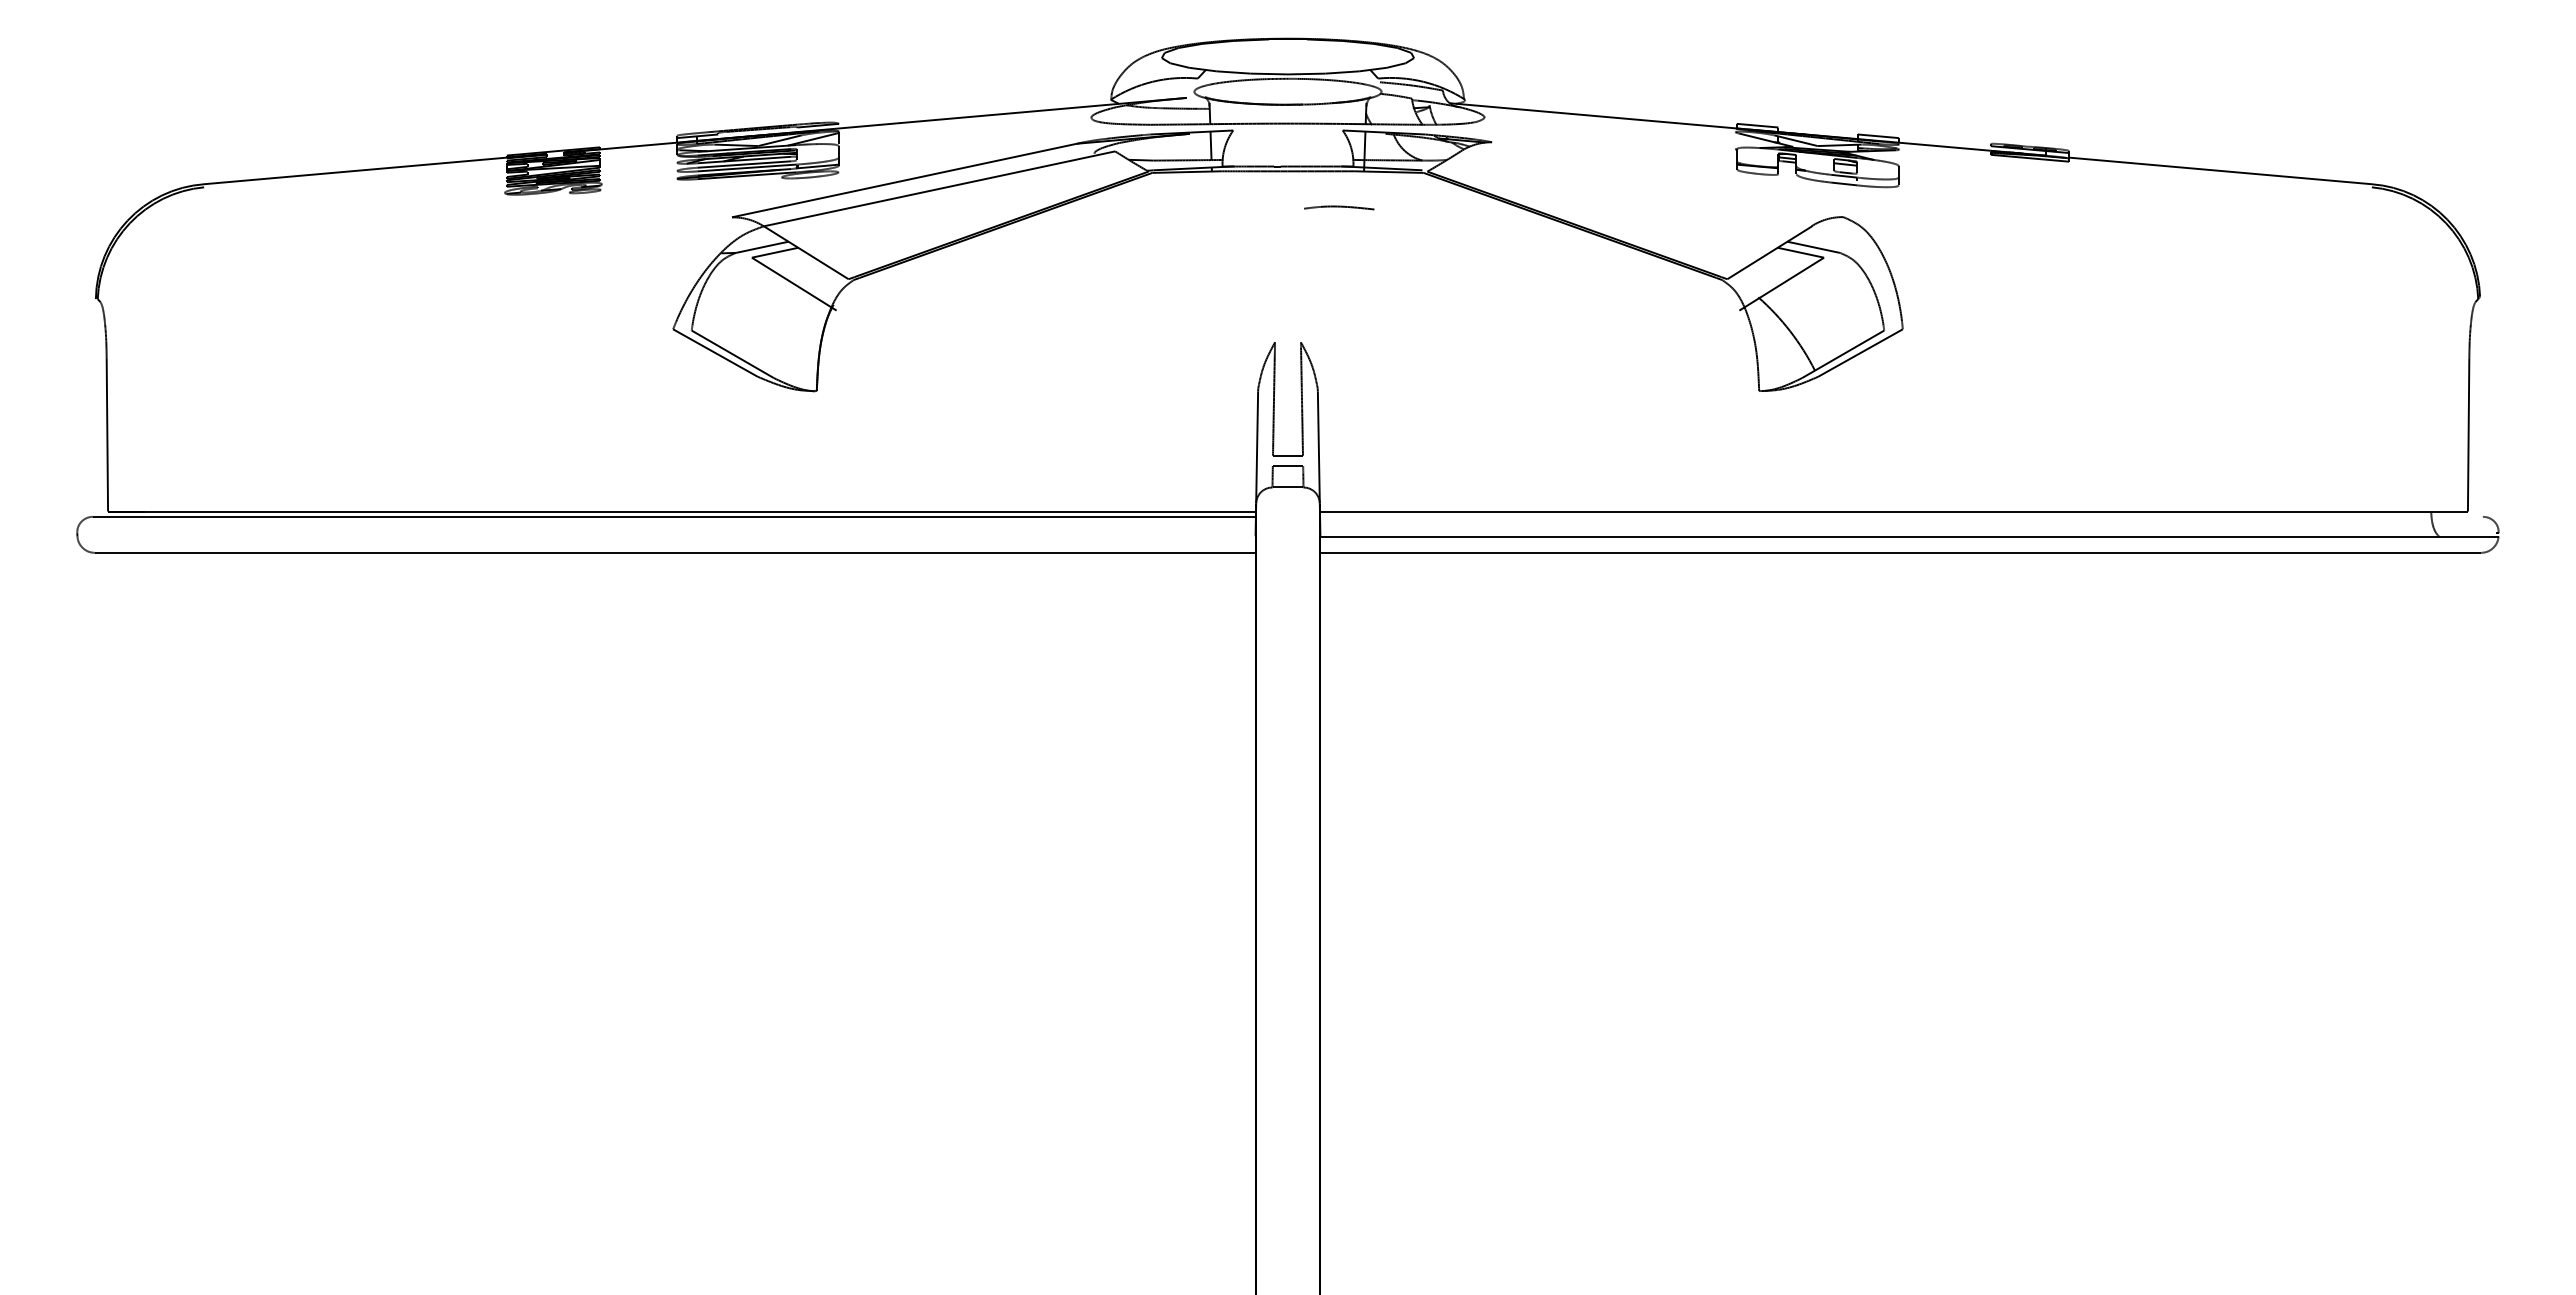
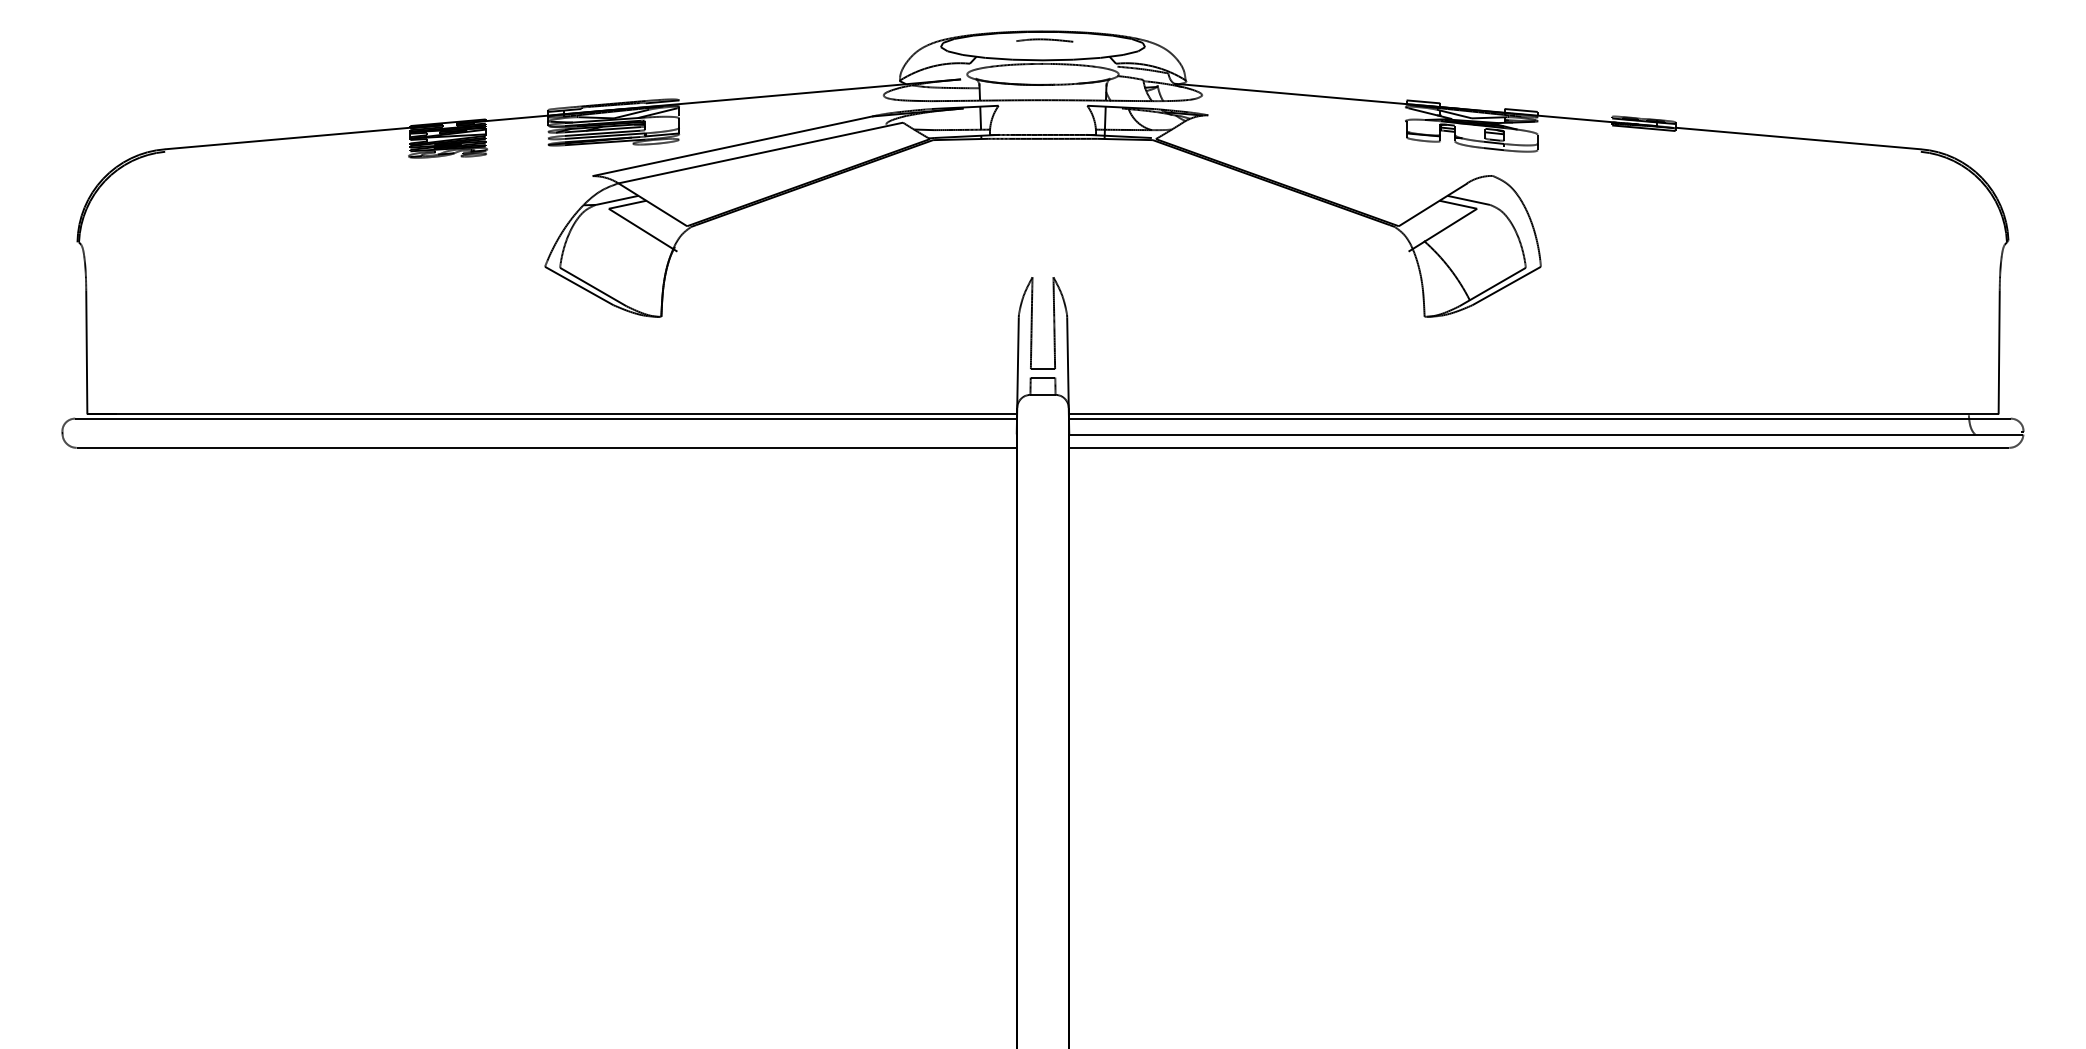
curve: (1339, 207) -> (1045, 40), moved
line: (1901, 516) -> (1539, 418), added

